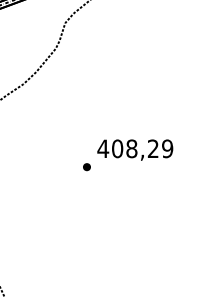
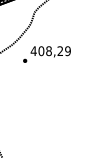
text: (127, 155) -> (46, 54), moved

